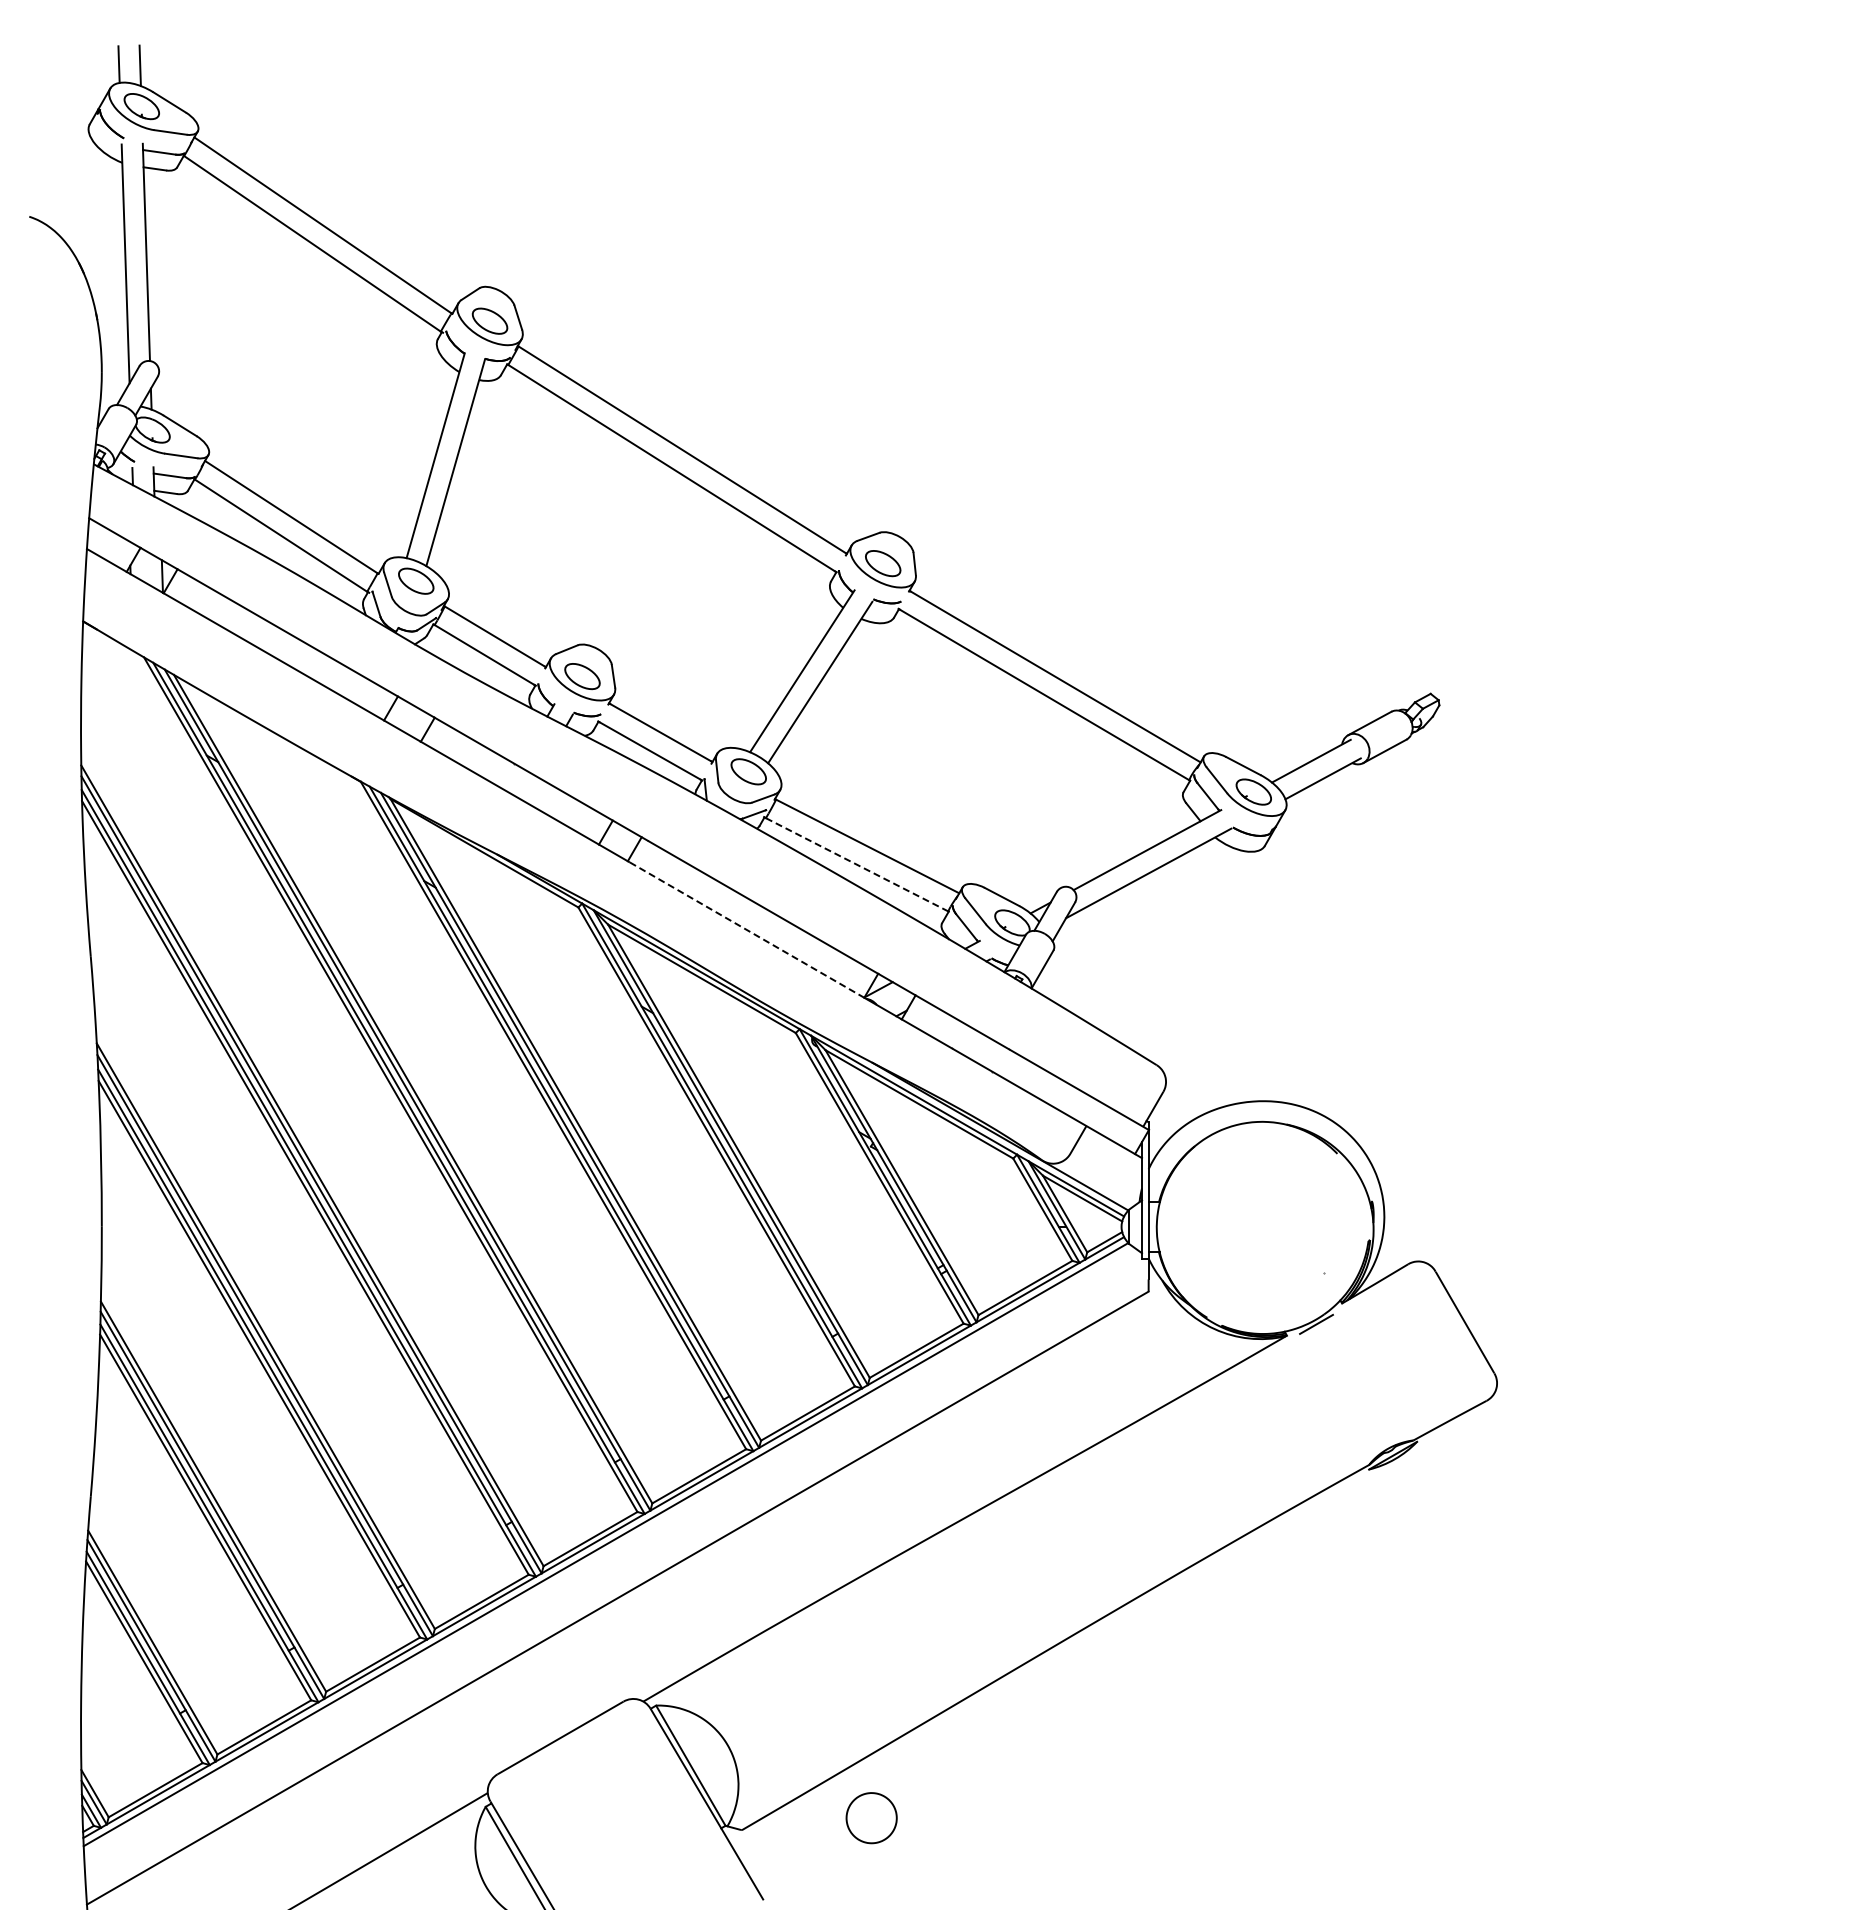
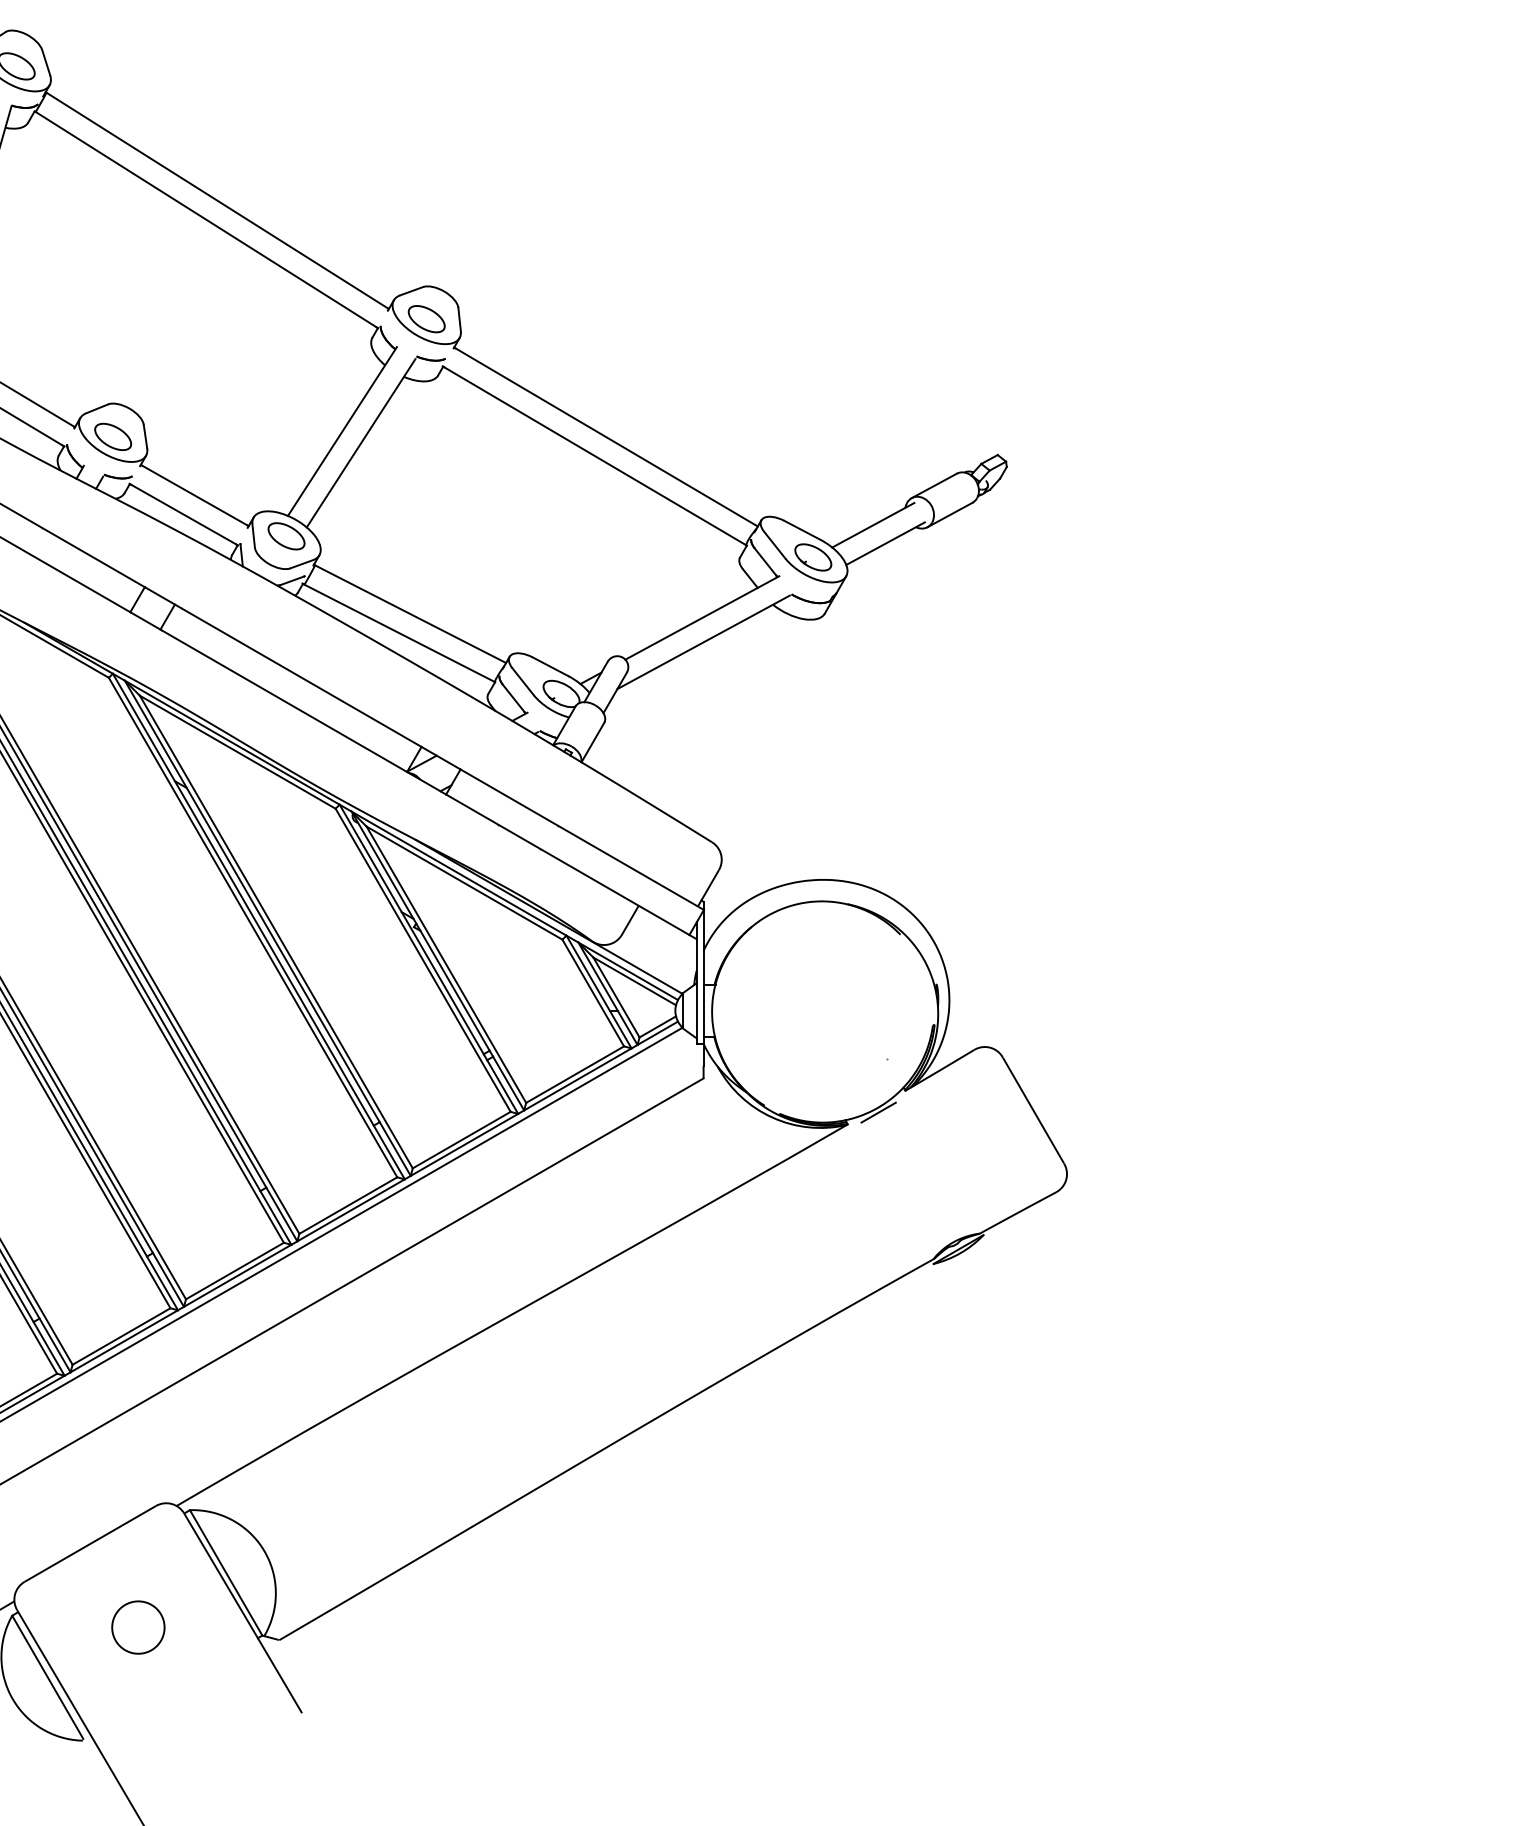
line: (857, 864) -> (399, 632), dashed -> solid
line: (747, 930) -> (285, 701), dashed -> solid
part: (871, 1818) -> (138, 1627), moved

